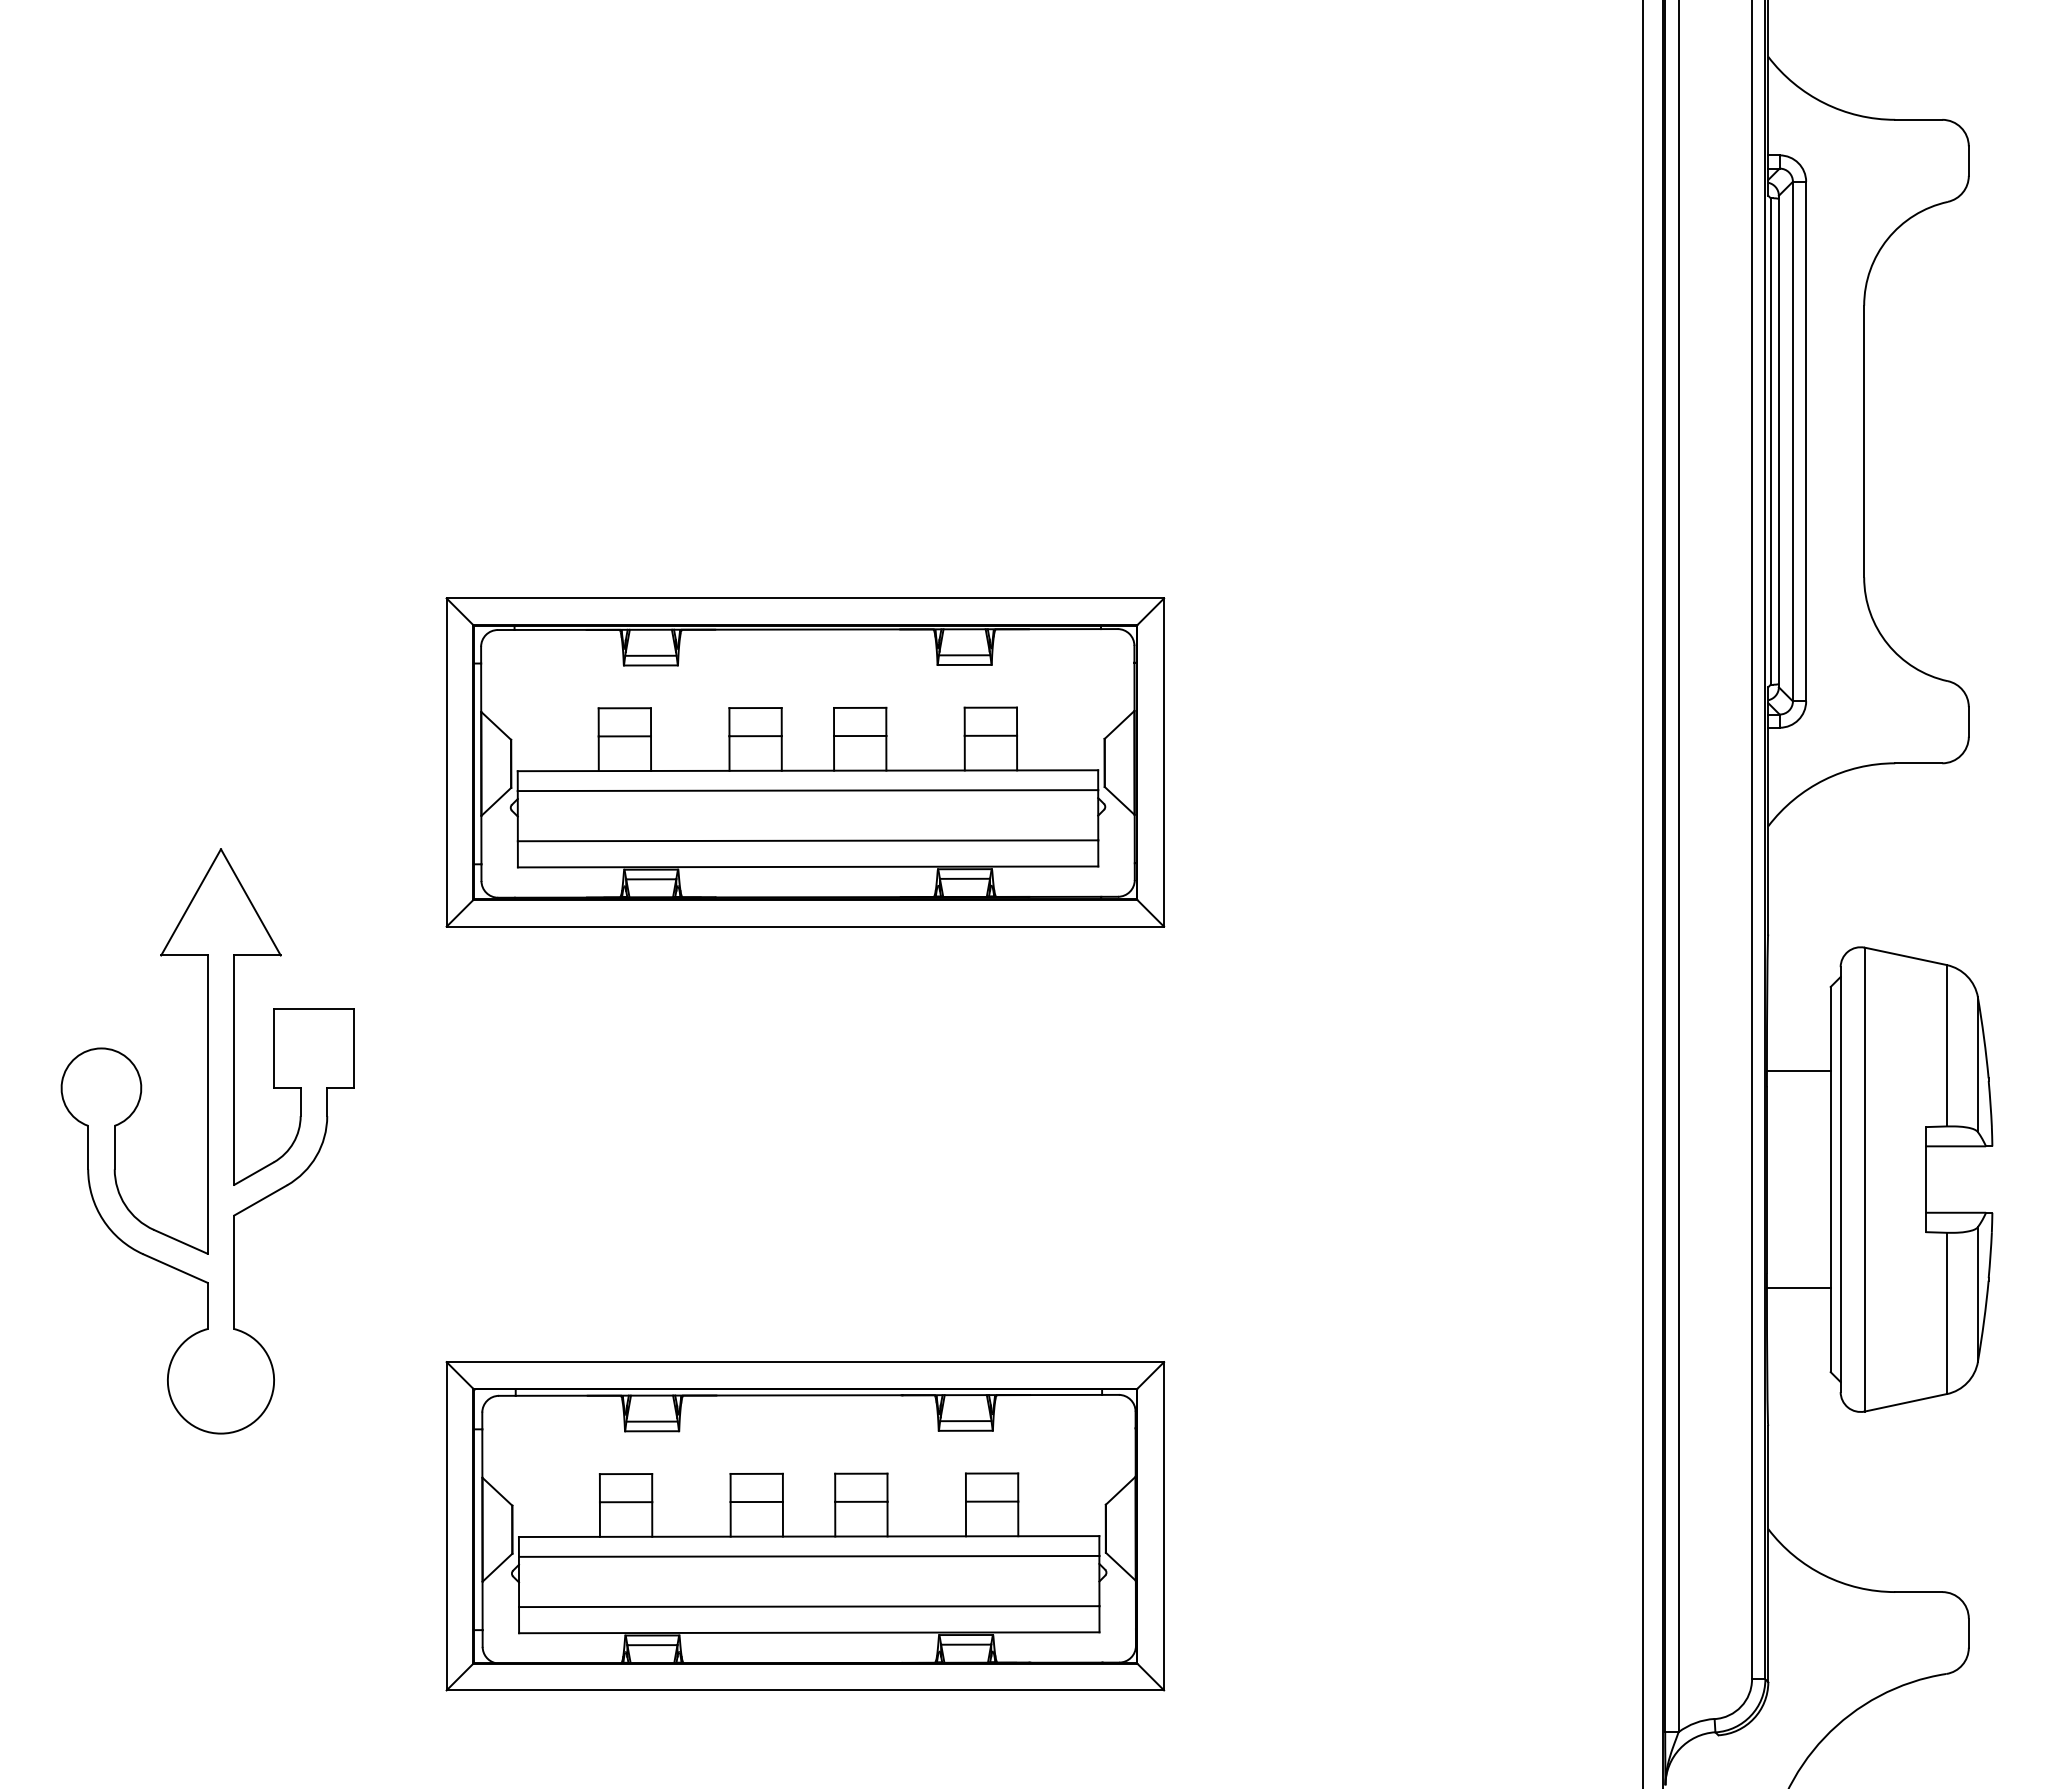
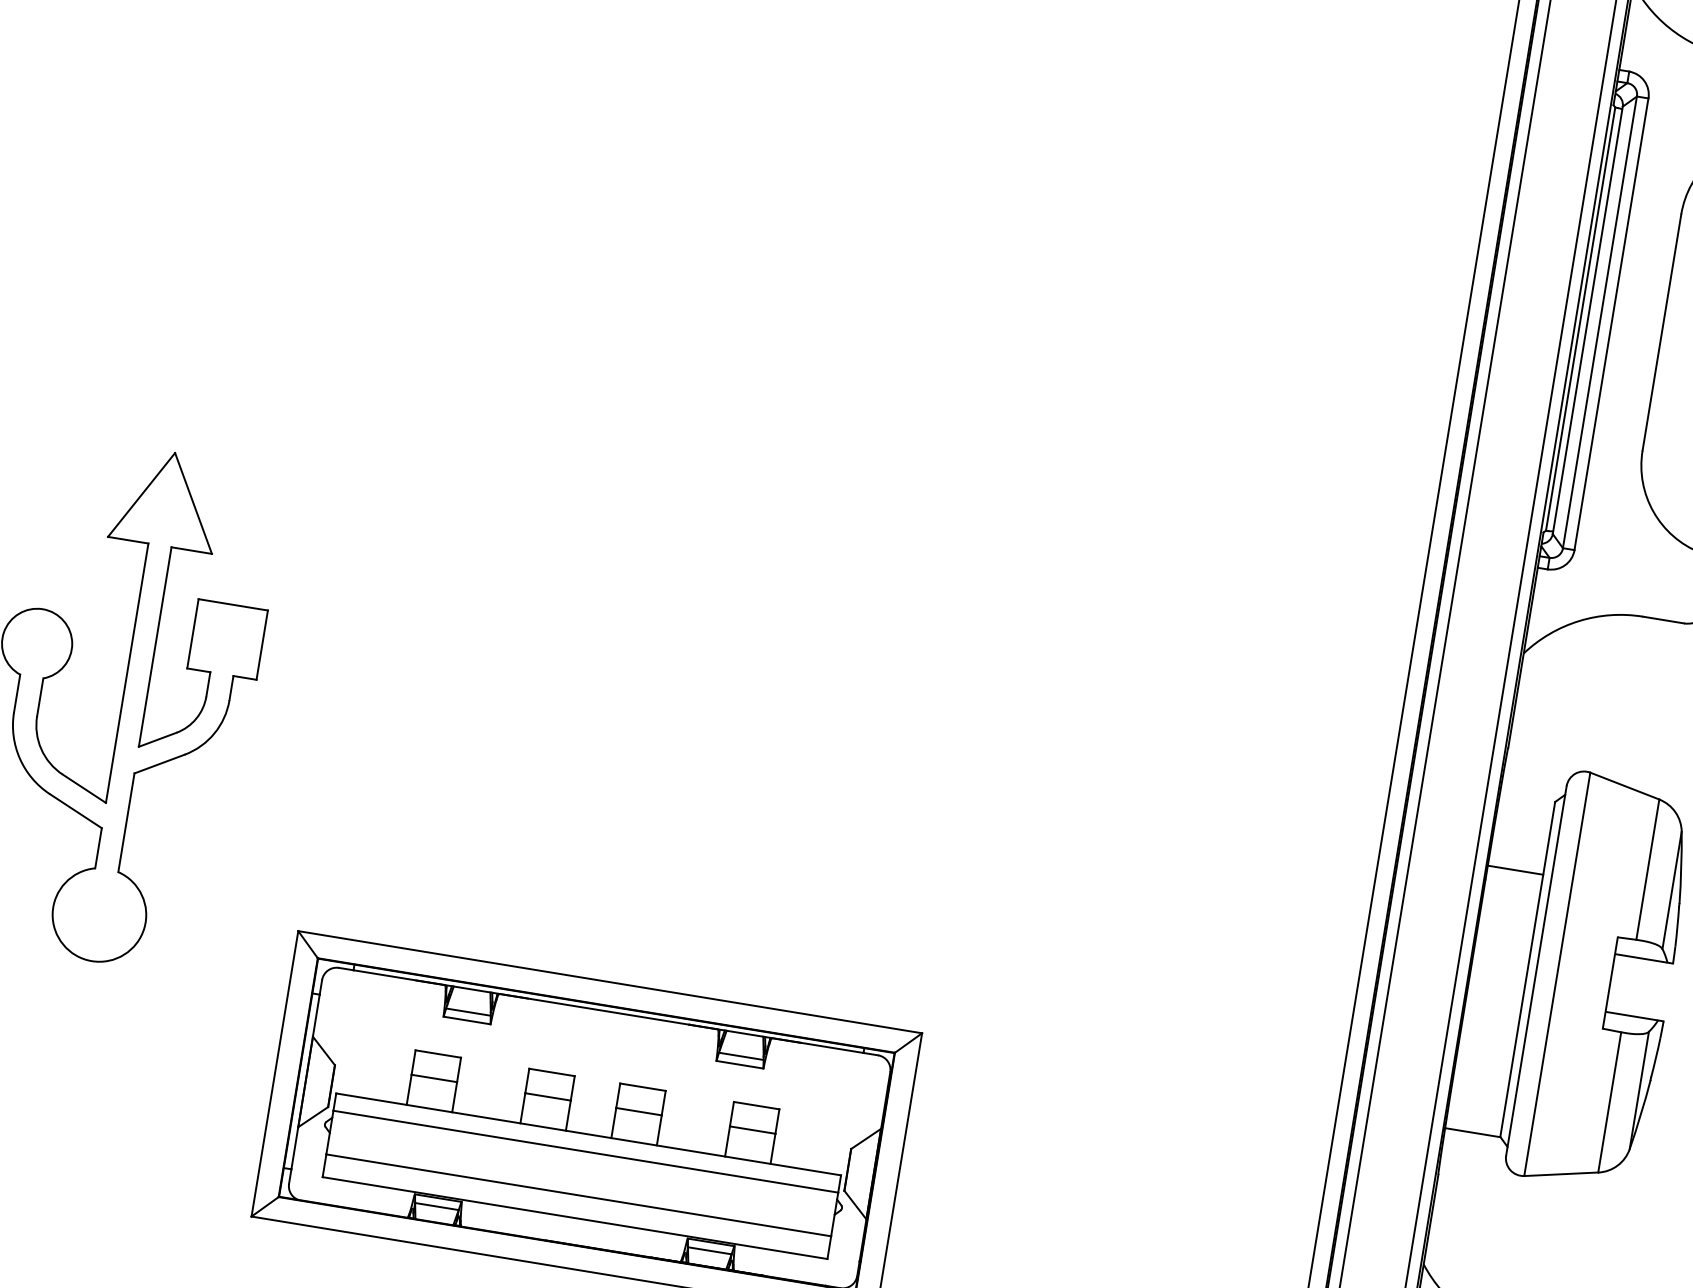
part: (805, 762) -> (695, 460), removed
line: (1798, 1288) -> (1472, 1132), moved

